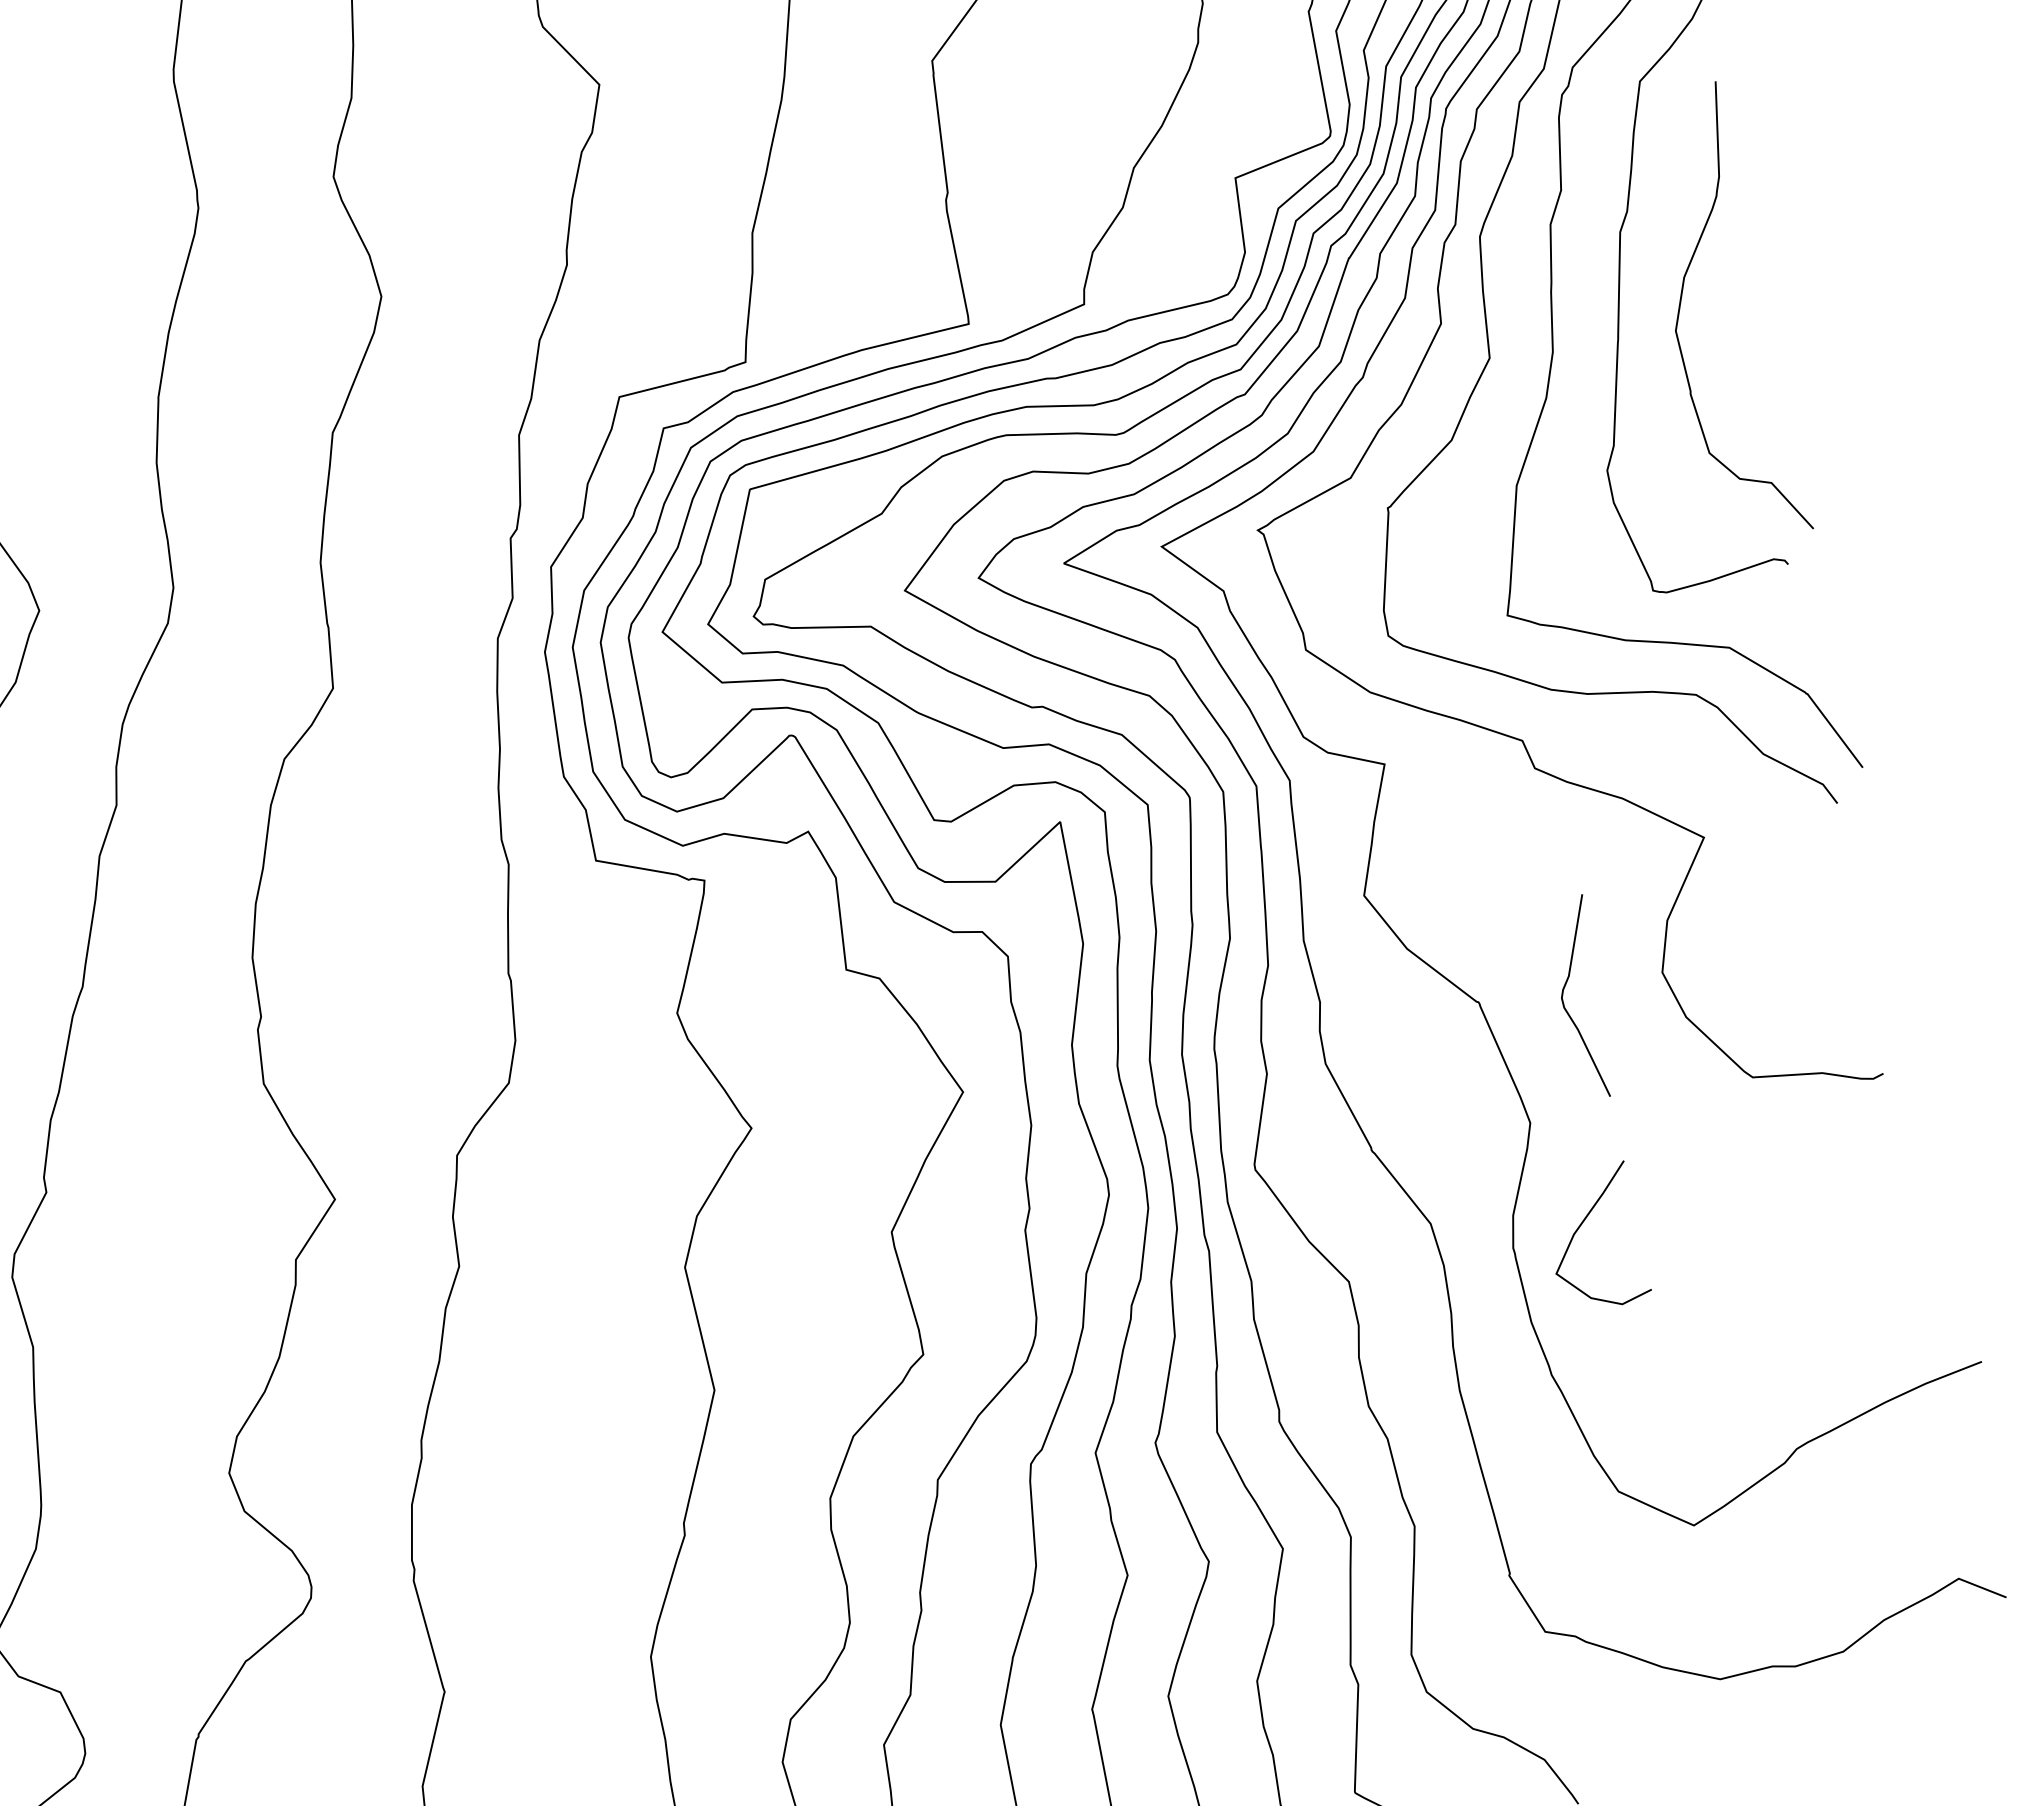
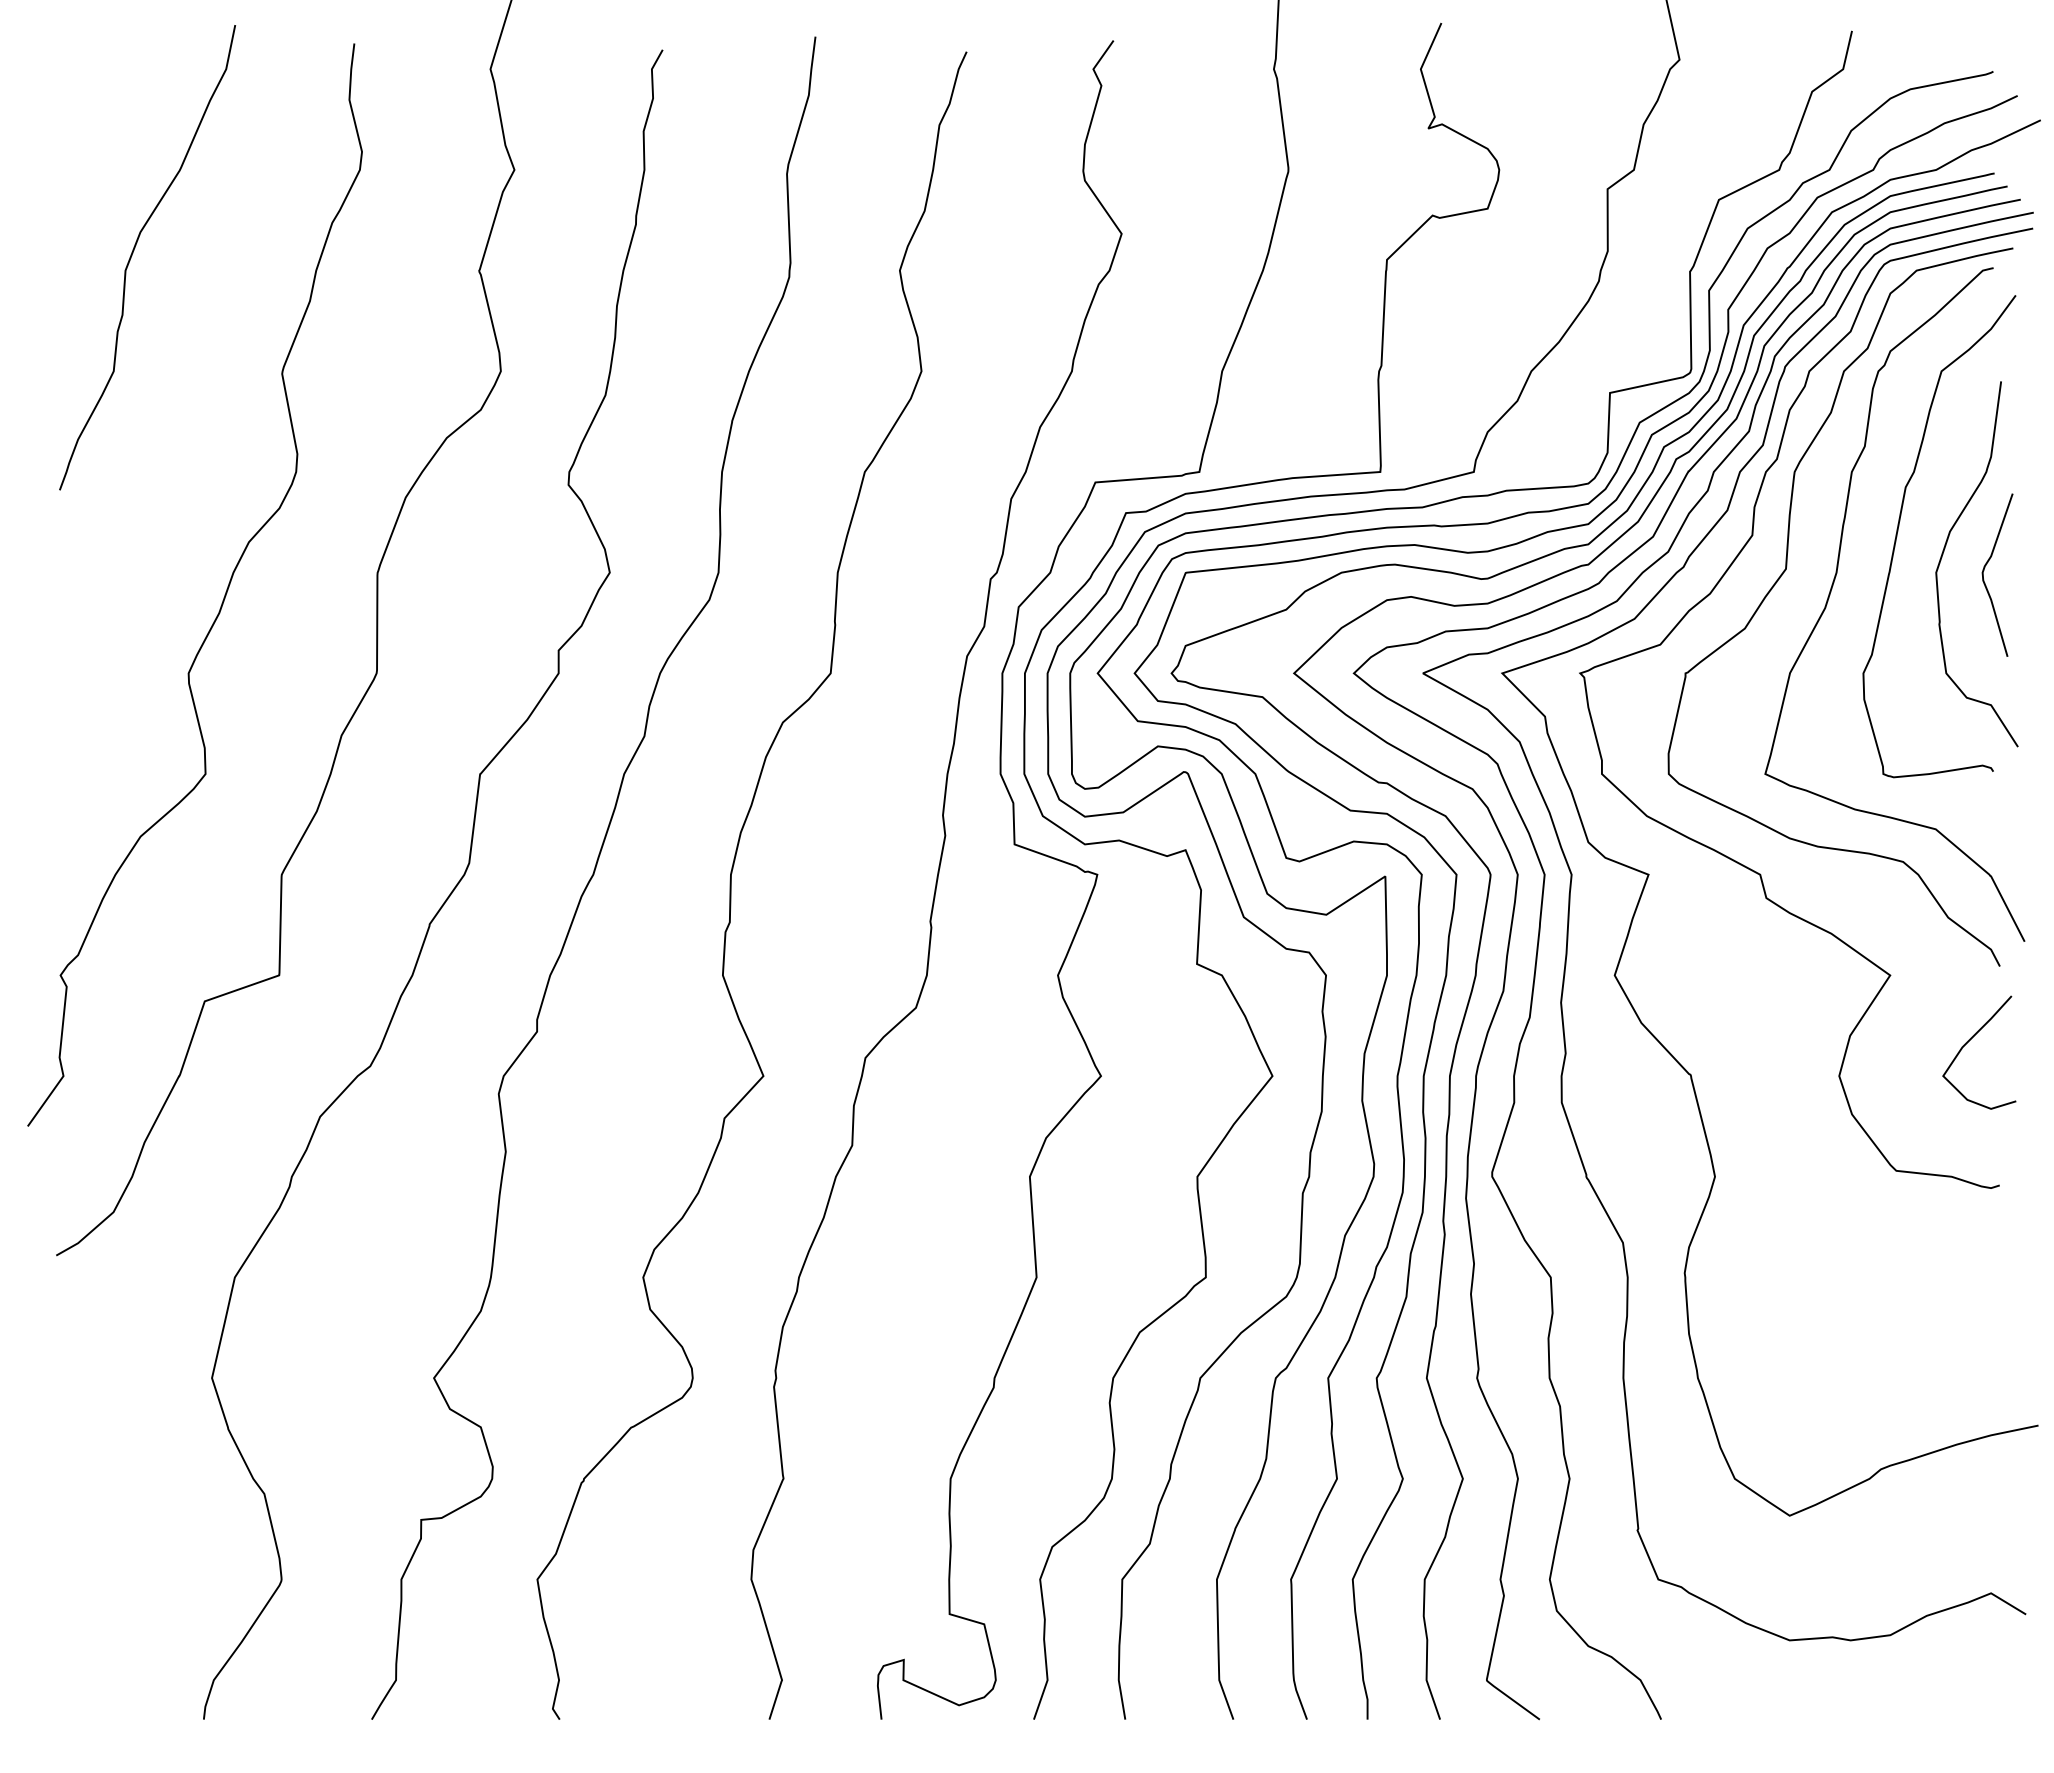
curve: (1563, 995) -> (1984, 570), moved
curve: (1581, 1225) -> (1969, 1041), moved

